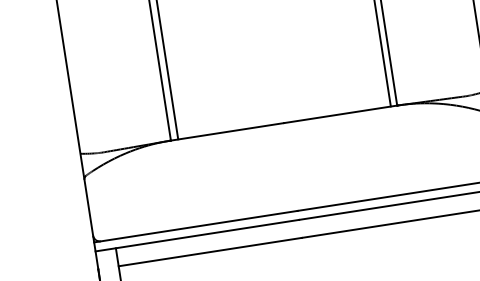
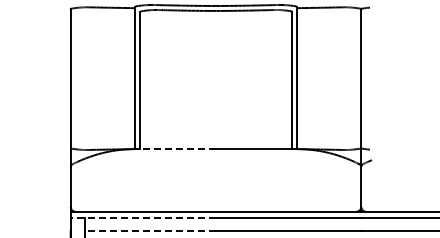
line: (227, 132) -> (175, 149), solid -> dashed
line: (197, 236) -> (143, 218), solid -> dashed
line: (210, 252) -> (150, 231), solid -> dashed

